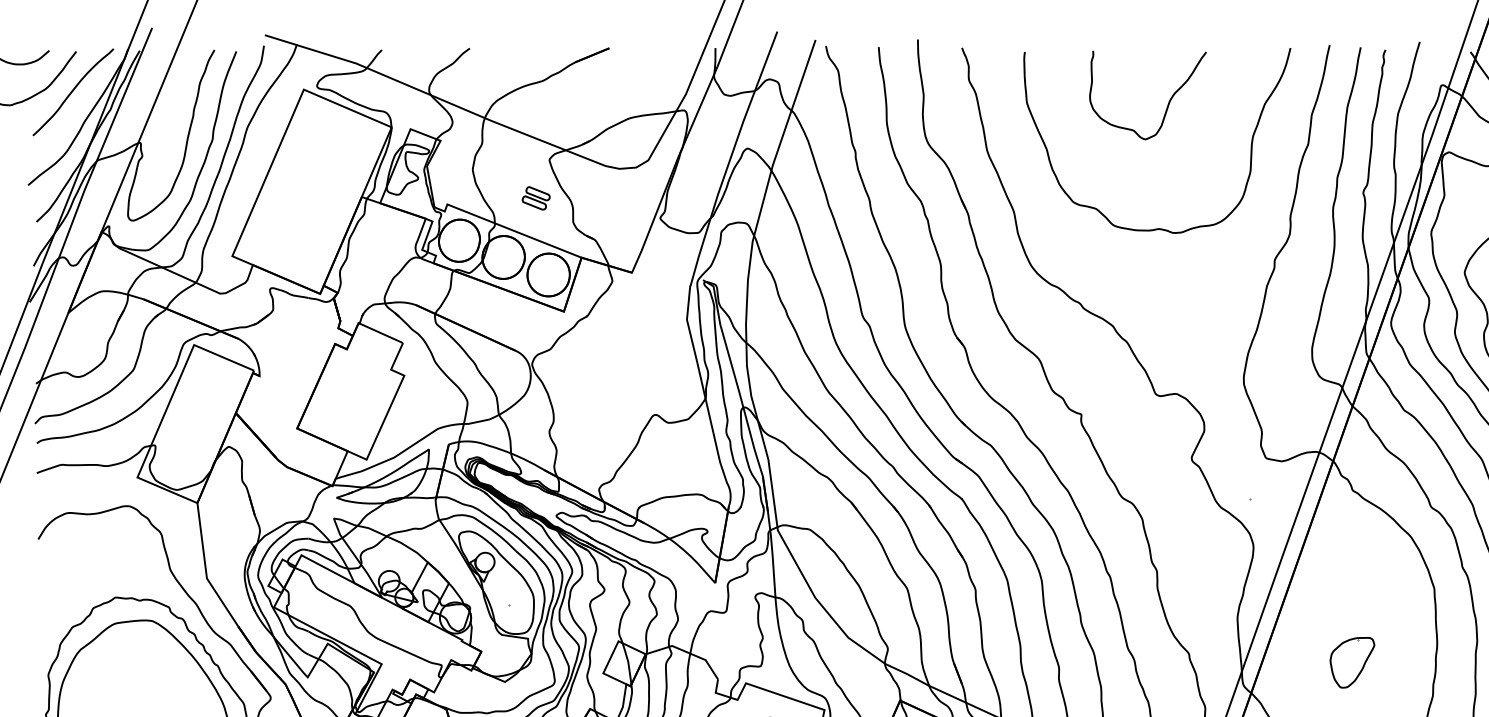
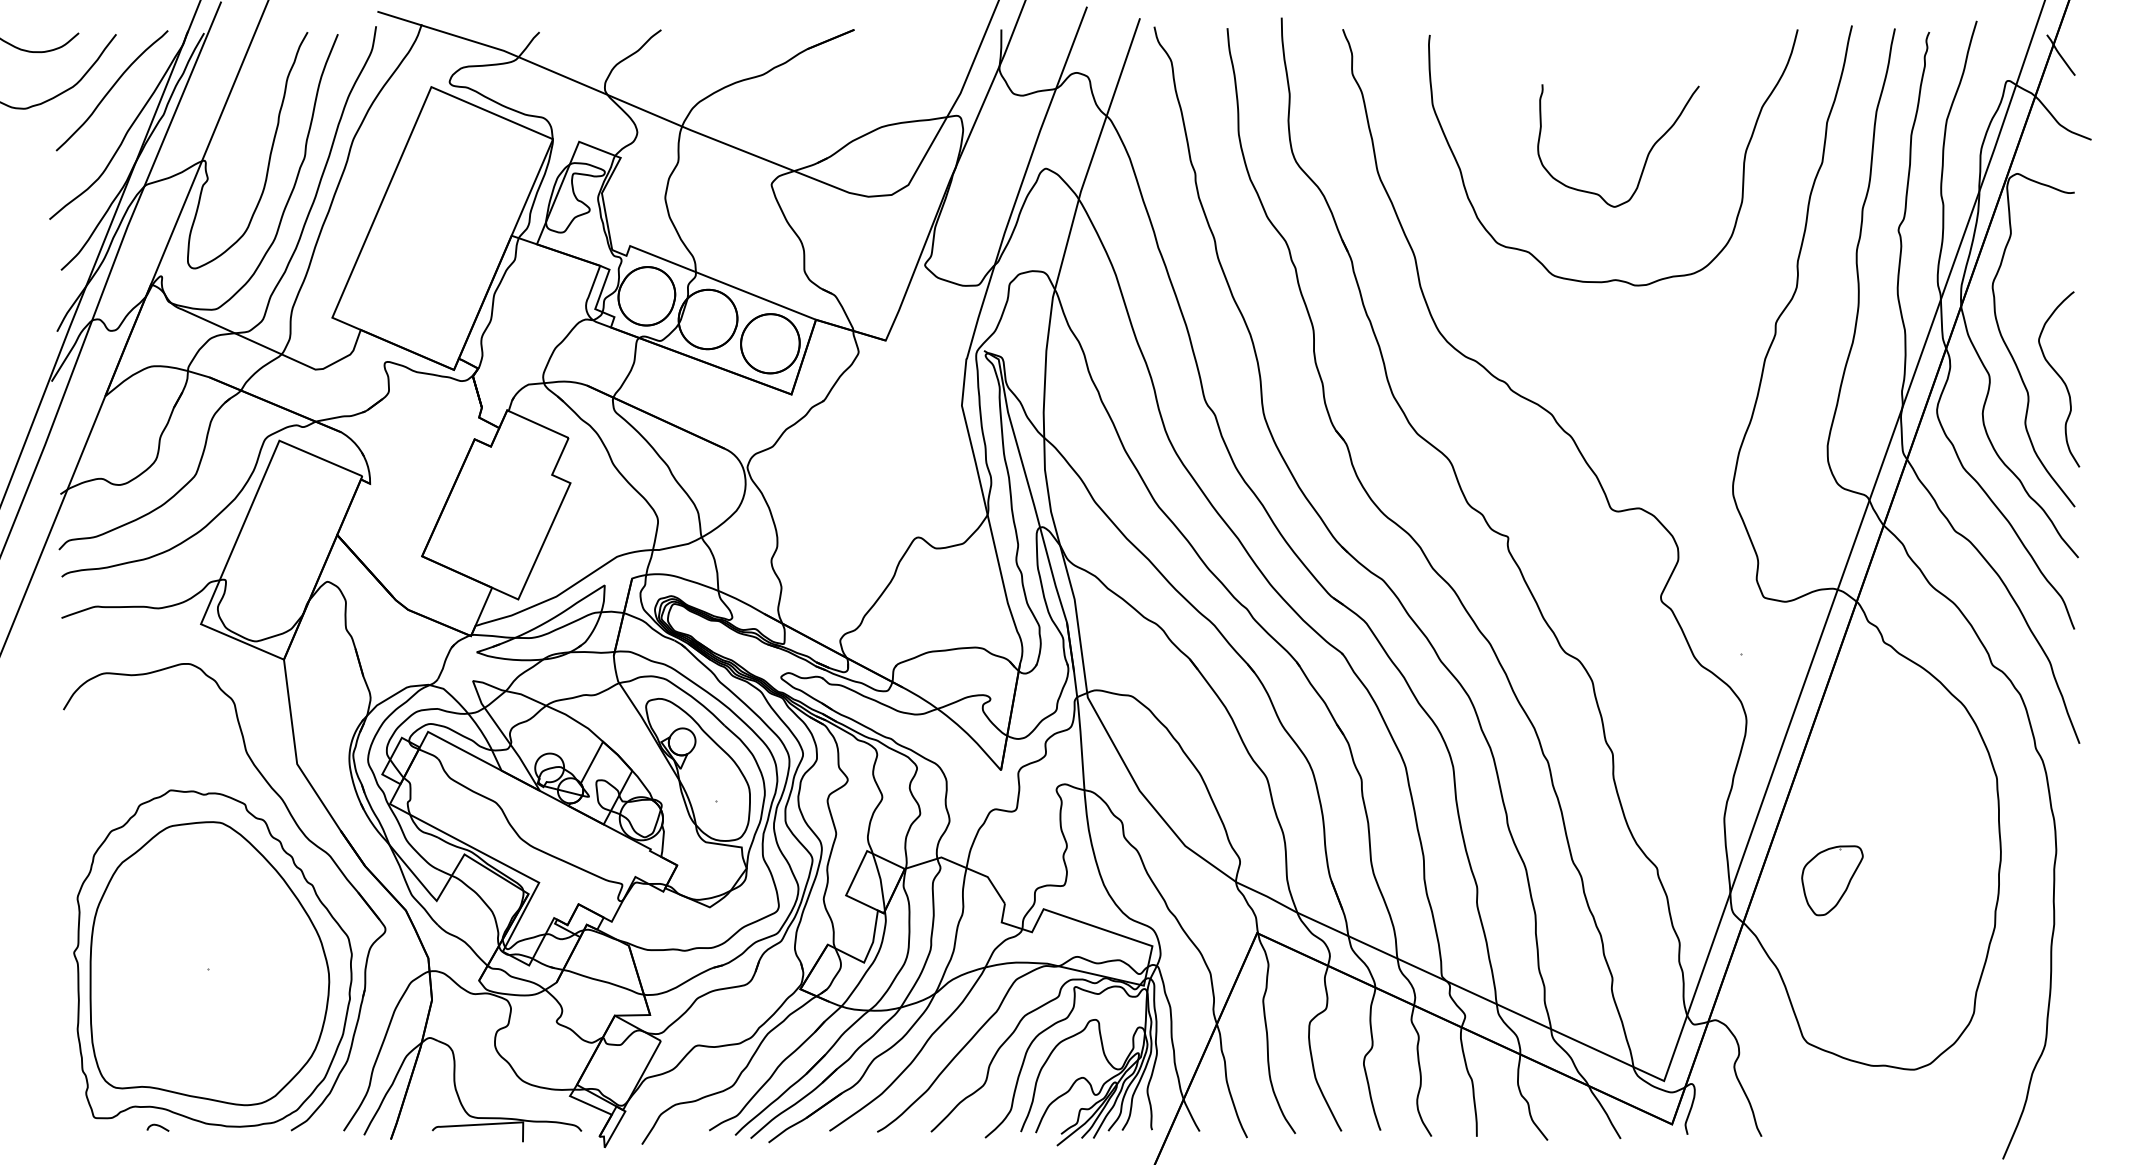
curve: (1168, 102) -> (1646, 156), moved
part: (535, 198) -> (752, 237), removed
part: (1352, 662) -> (1832, 880), moved

